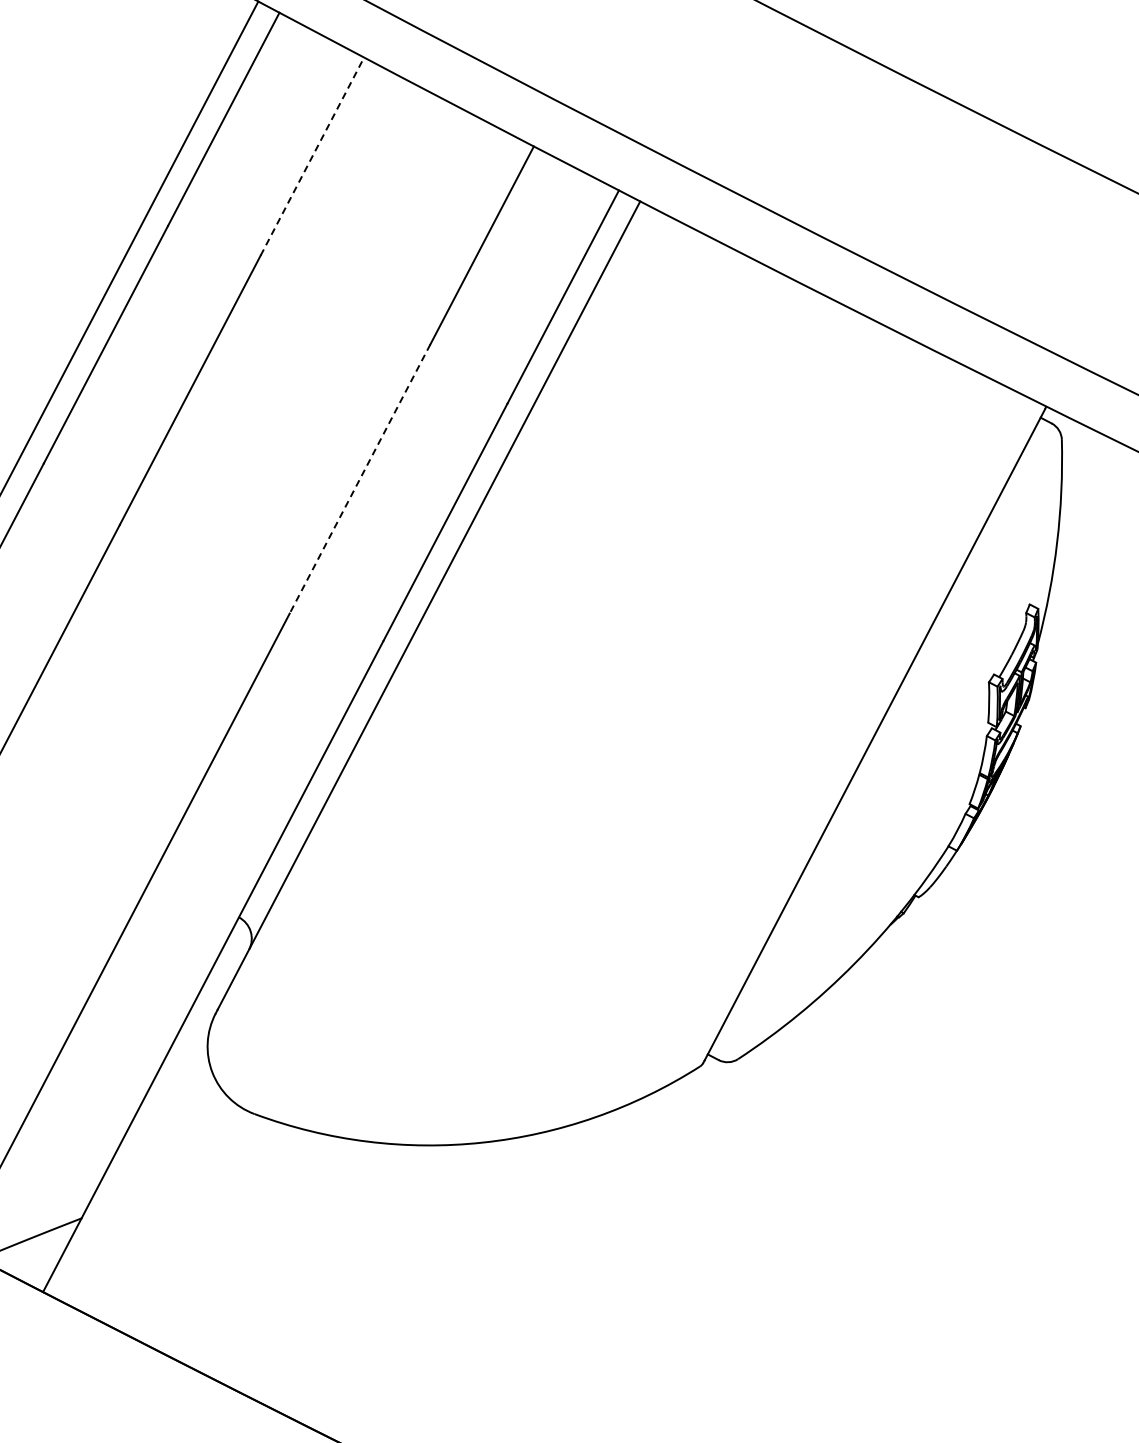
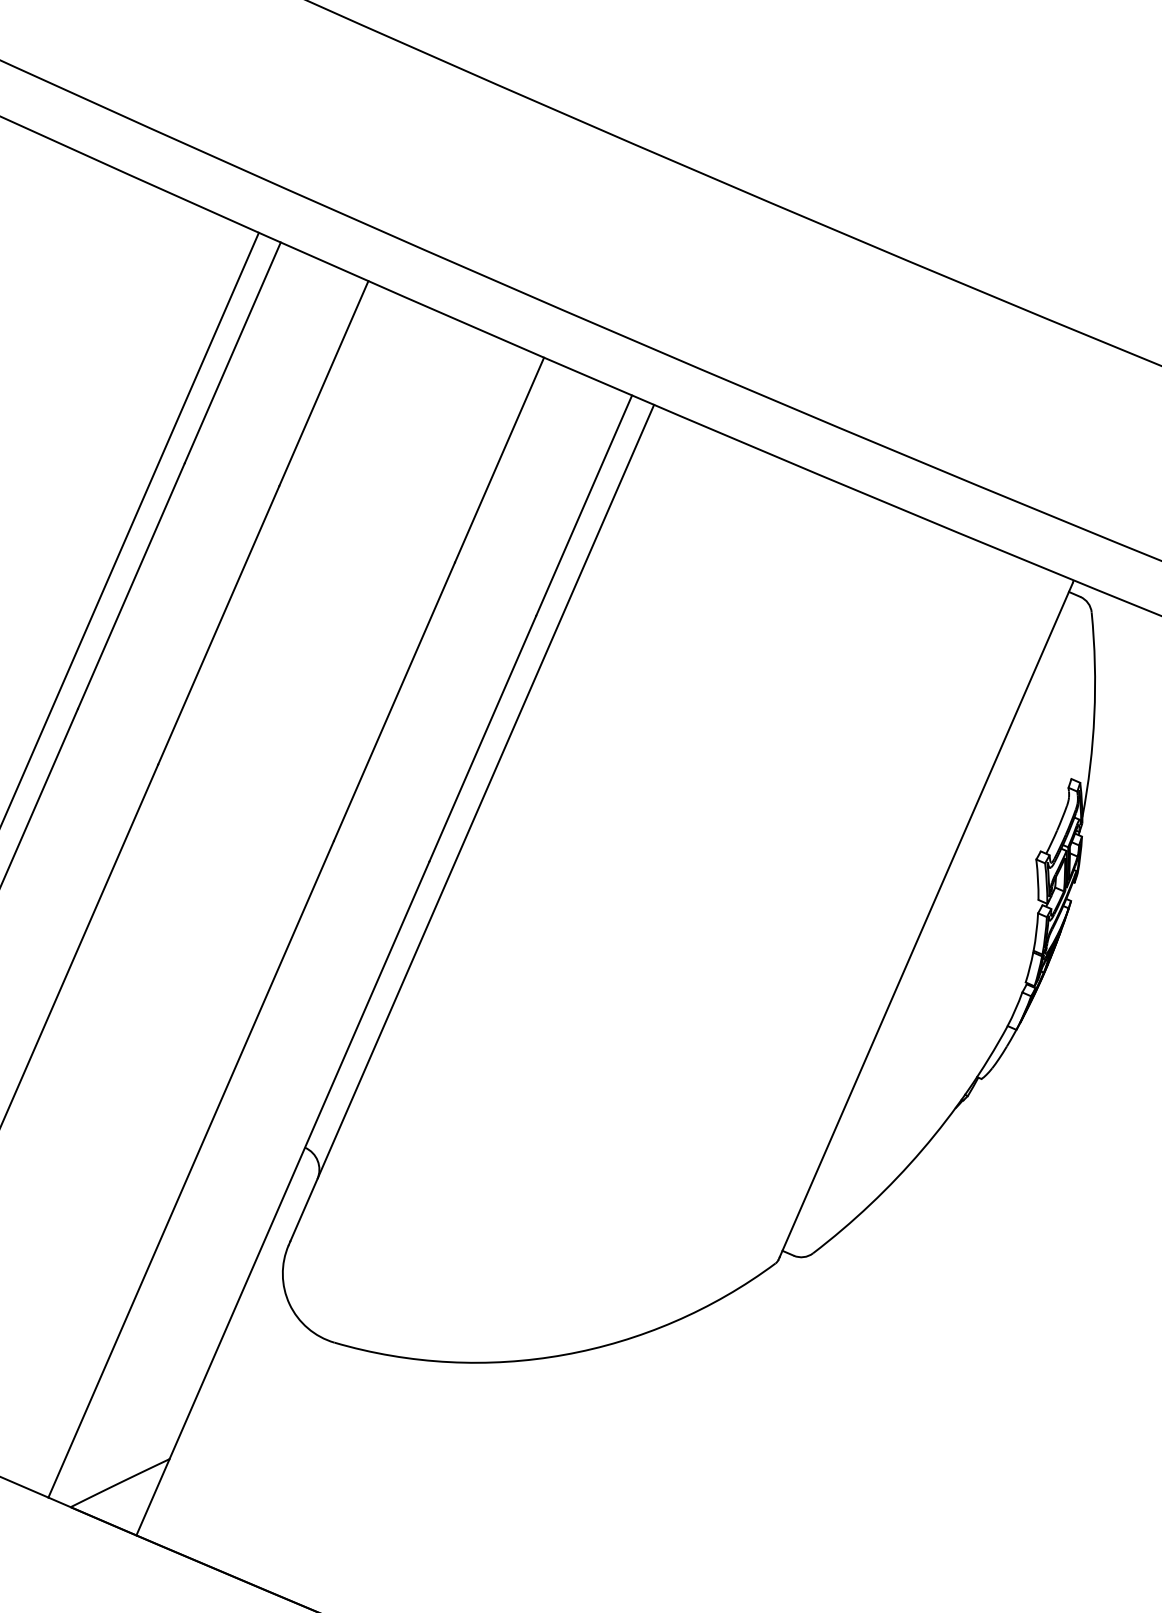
line: (312, 156) -> (323, 383), dashed -> solid
line: (360, 478) -> (394, 701), dashed -> solid

